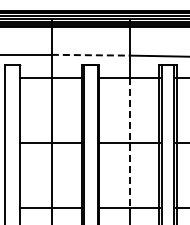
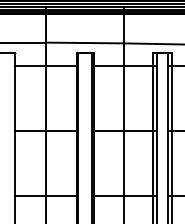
line: (90, 55) -> (84, 43), dashed -> solid
line: (129, 143) -> (123, 131), dashed -> solid

